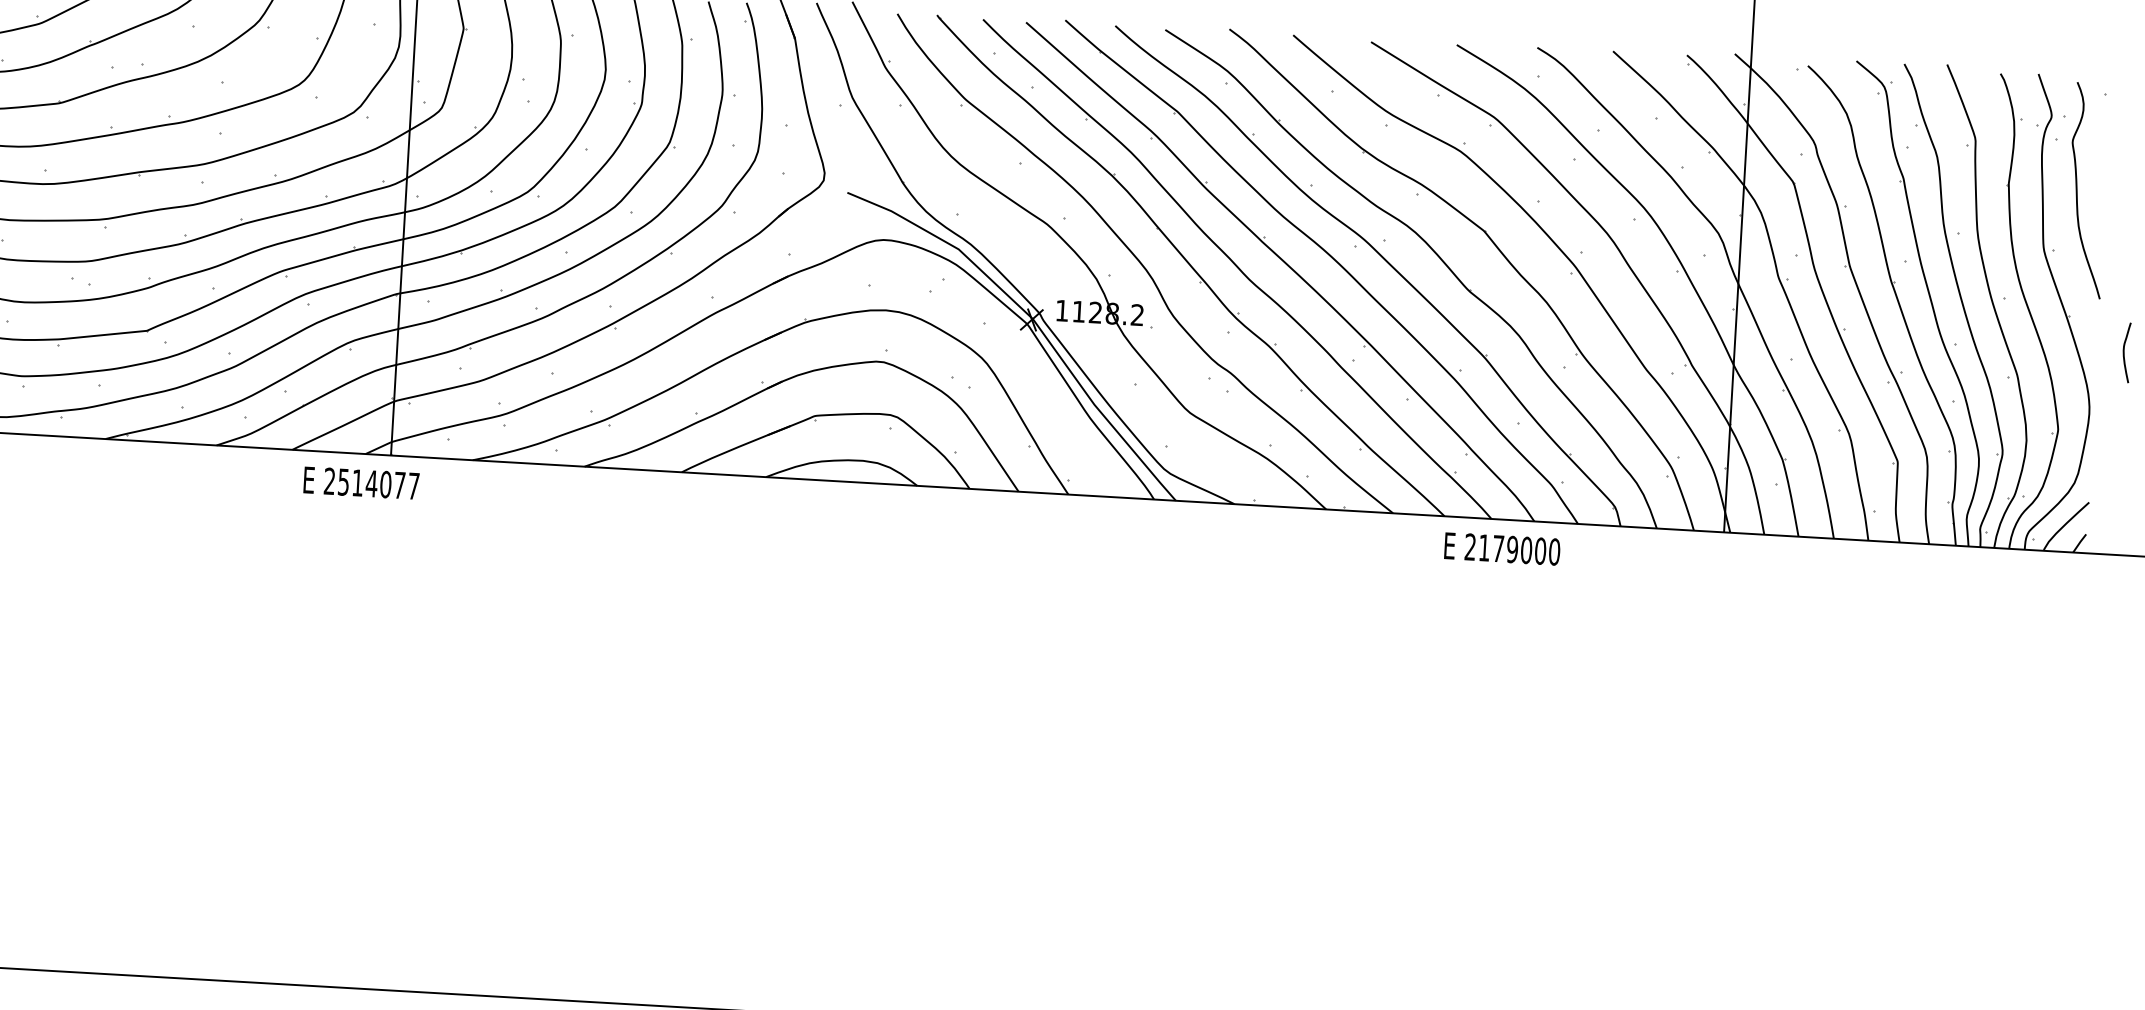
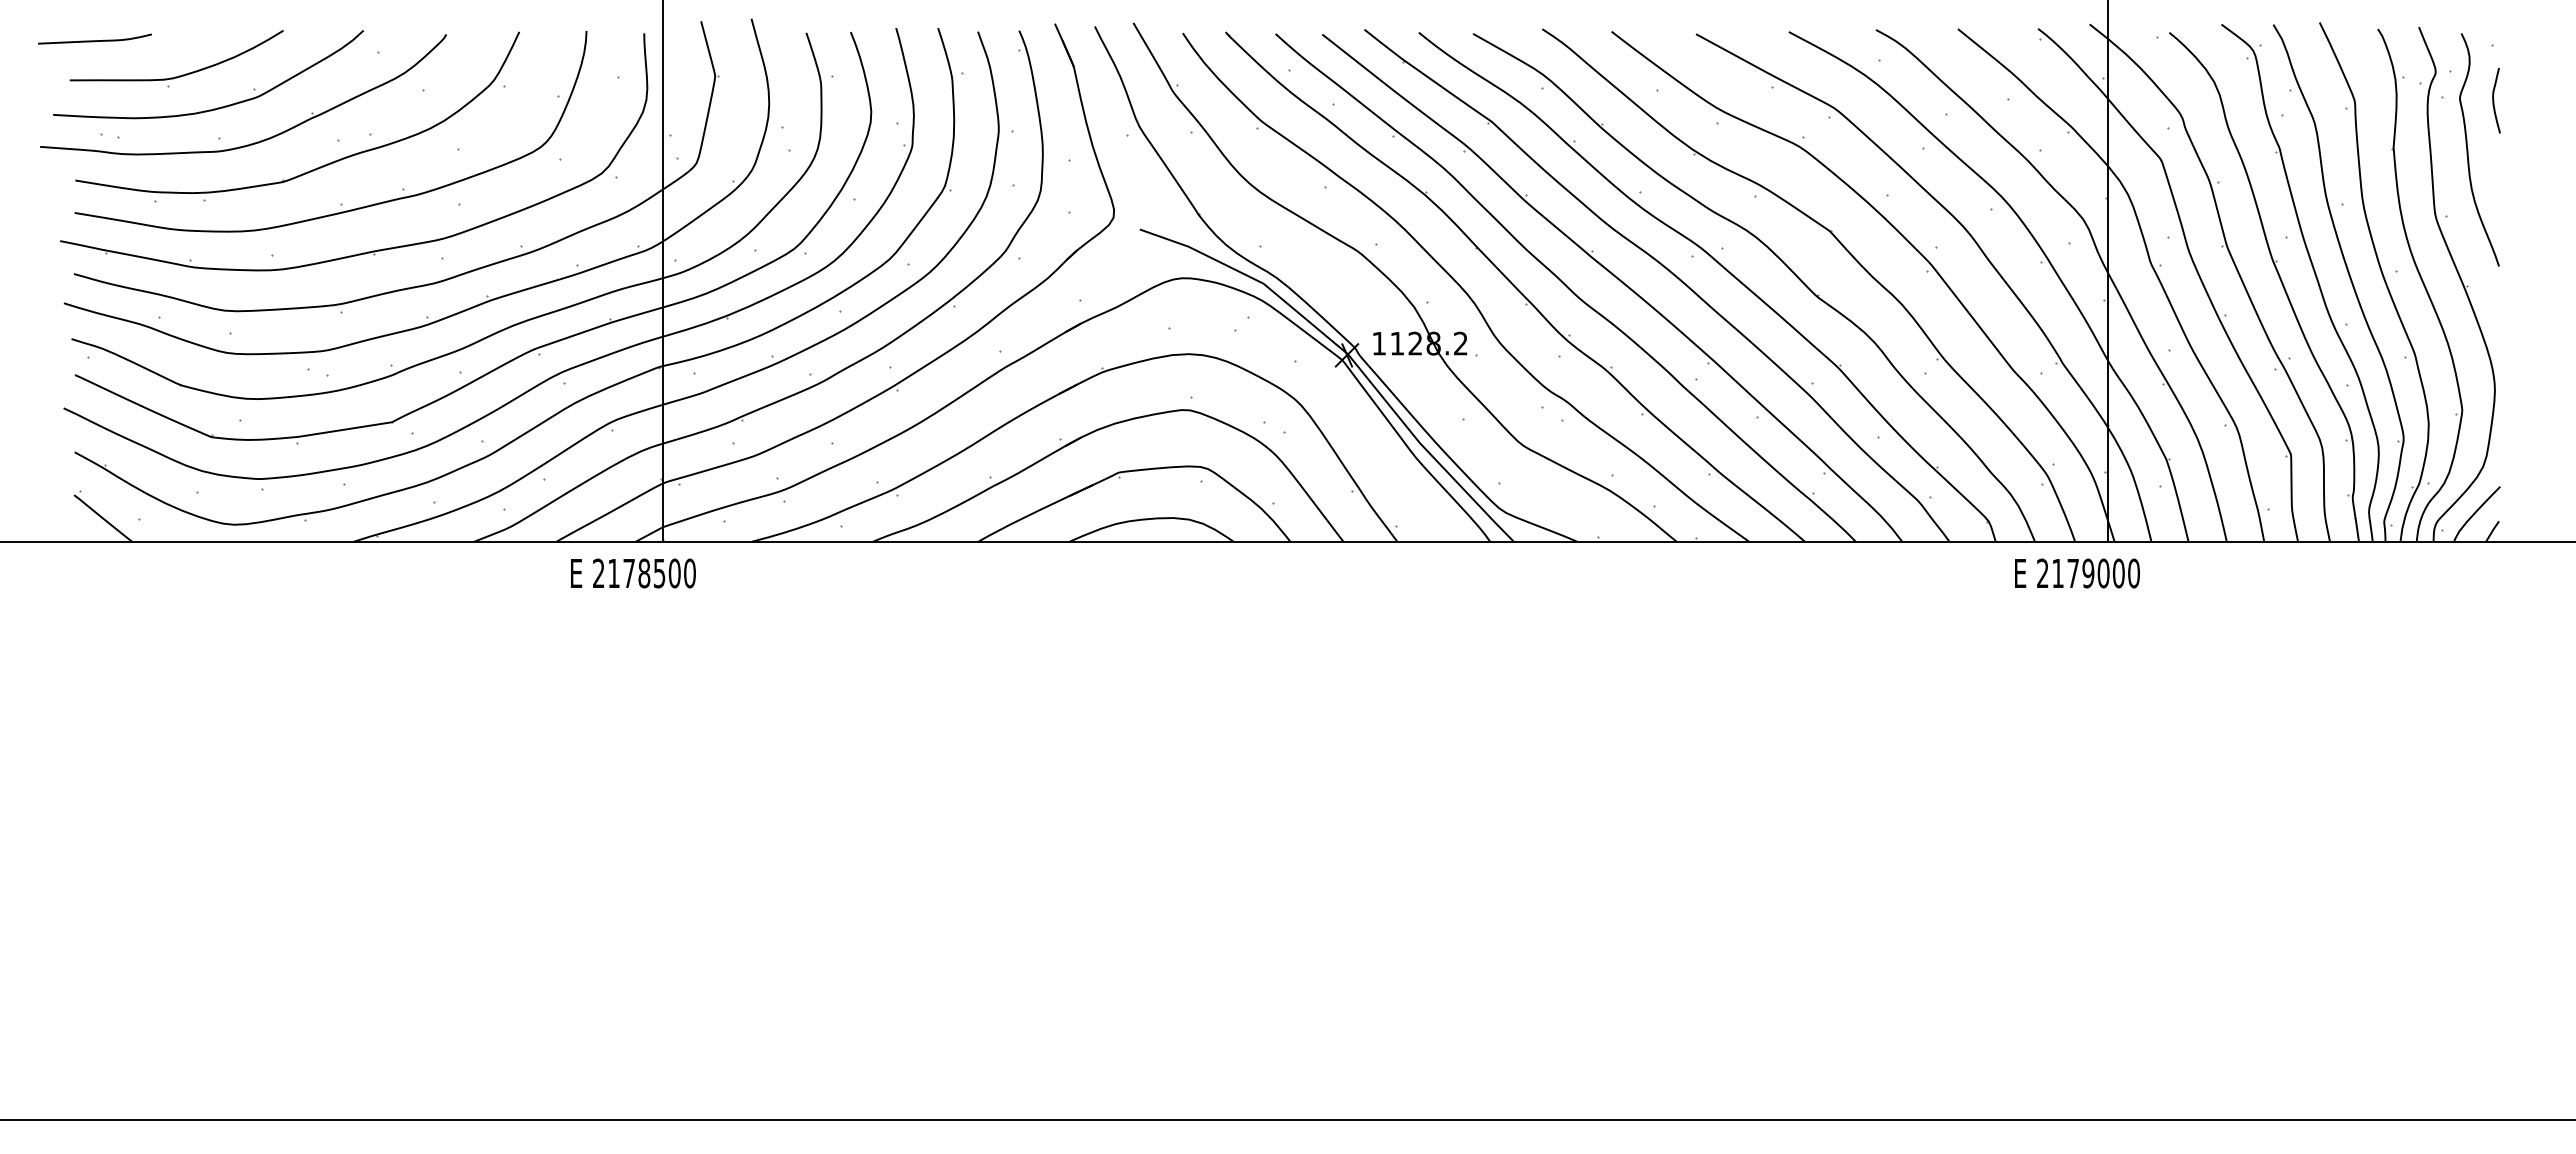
curve: (2124, 352) -> (2494, 100), moved
text: (378, 484) -> (651, 573), 2514077 -> 2178500
text: (1502, 549) -> (2077, 573), moved

